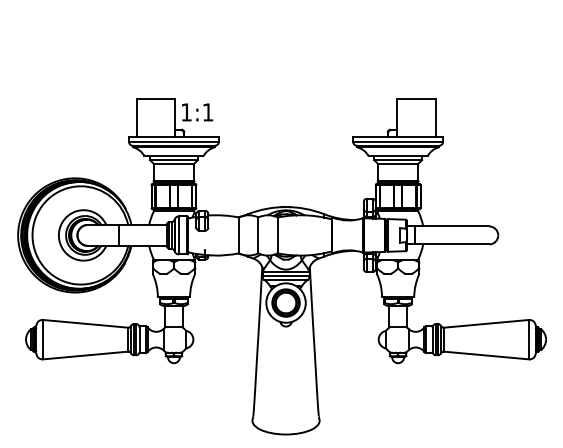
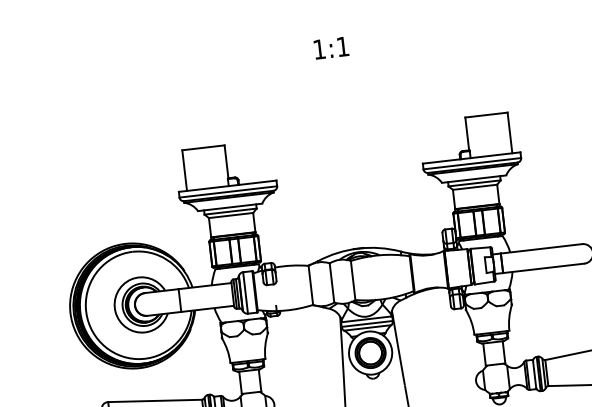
text: (197, 112) -> (331, 48), moved

